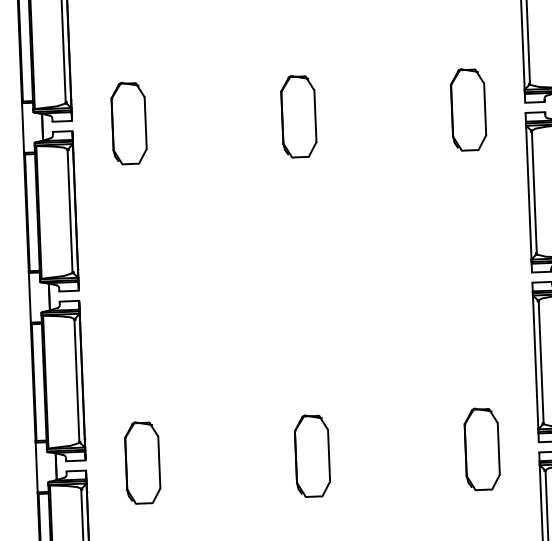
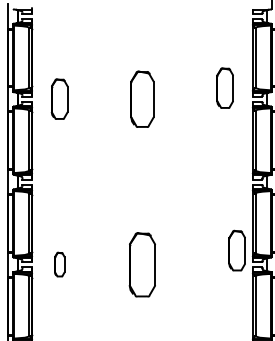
part: (466, 108) -> (224, 87), moved
part: (298, 115) -> (142, 98), size x1.4
part: (480, 448) -> (236, 250), moved
part: (312, 455) -> (142, 264), size x1.6
part: (142, 462) -> (59, 264), size x0.6

